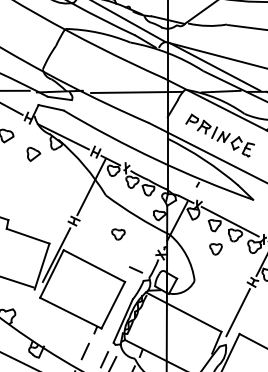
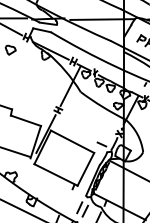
part: (33, 154) -> (29, 63), removed
part: (118, 234) -> (89, 119), removed
line: (84, 351) -> (65, 201), removed

